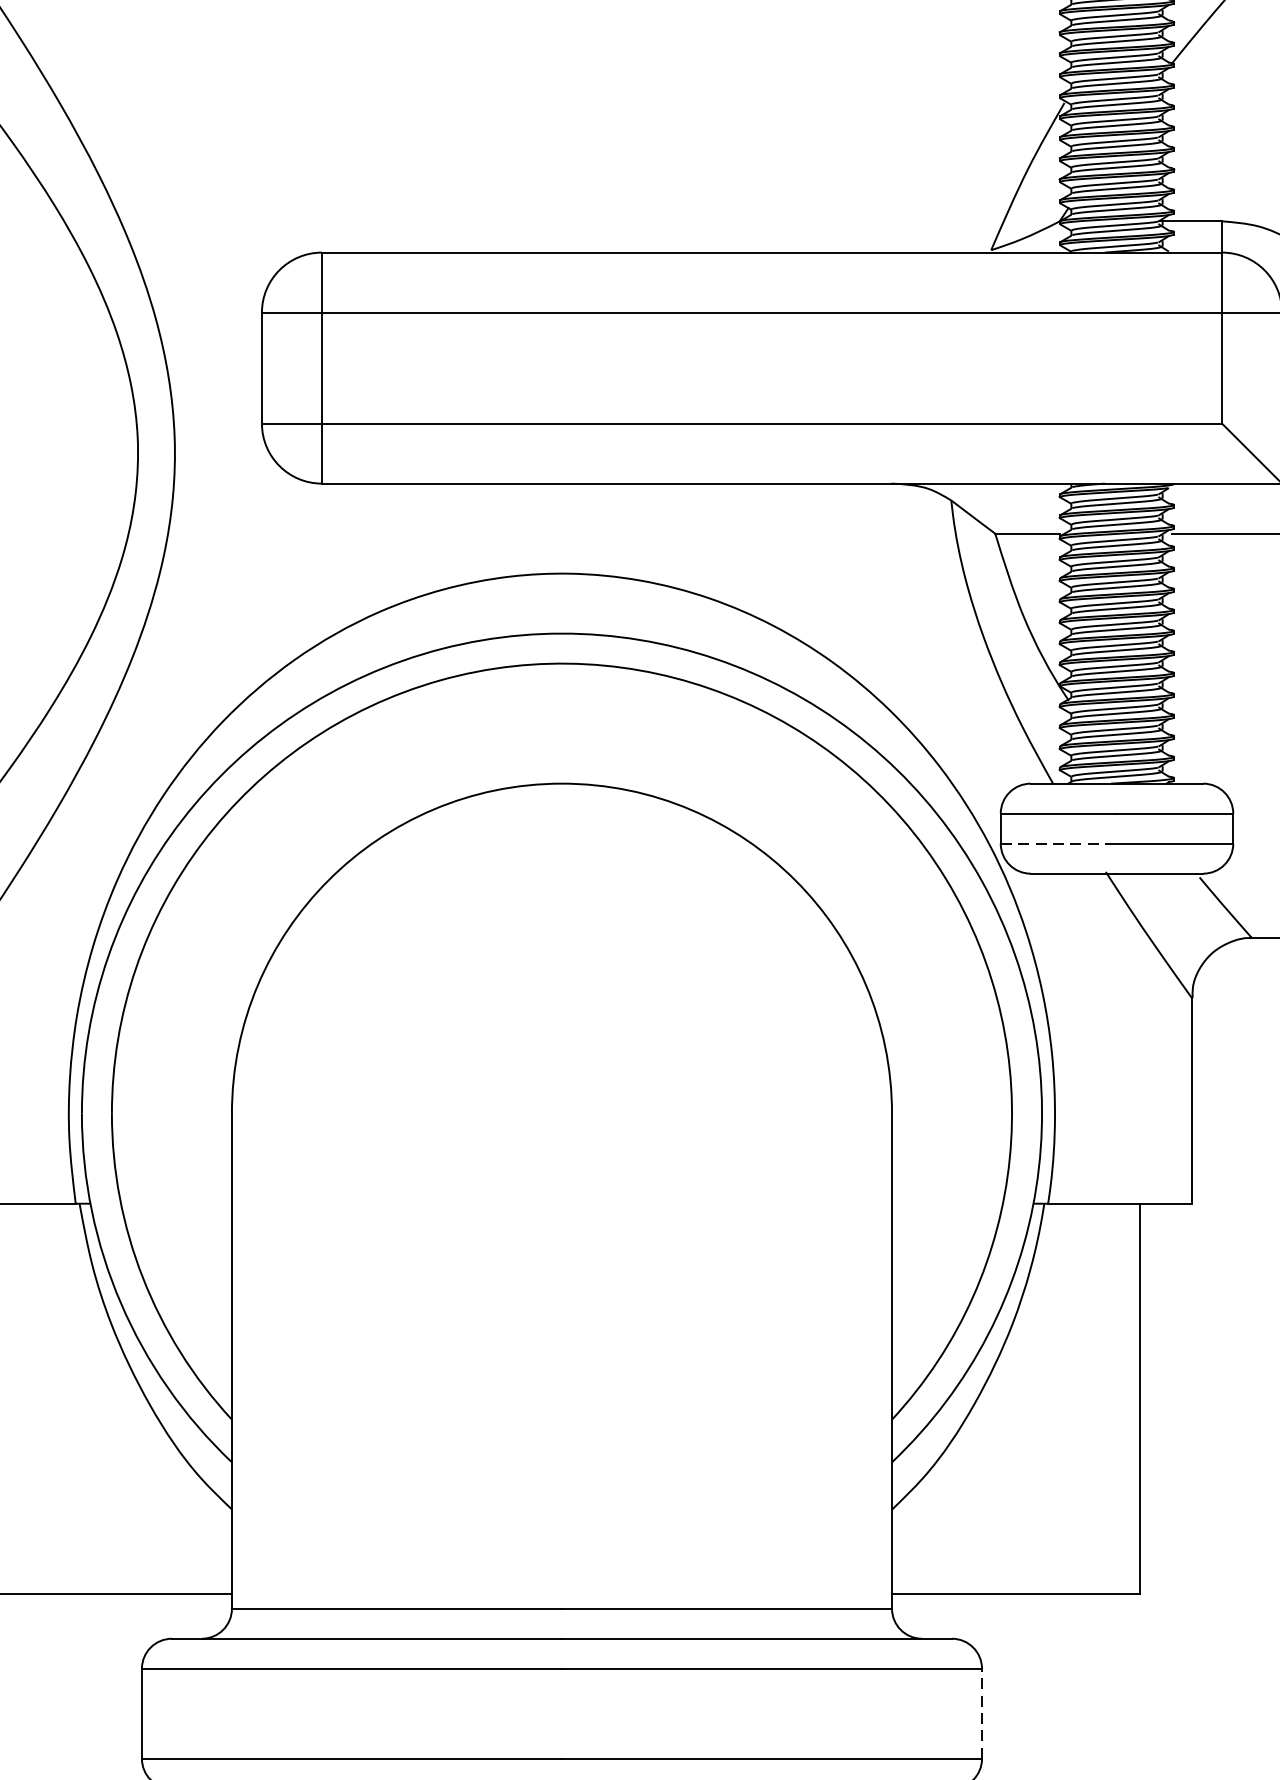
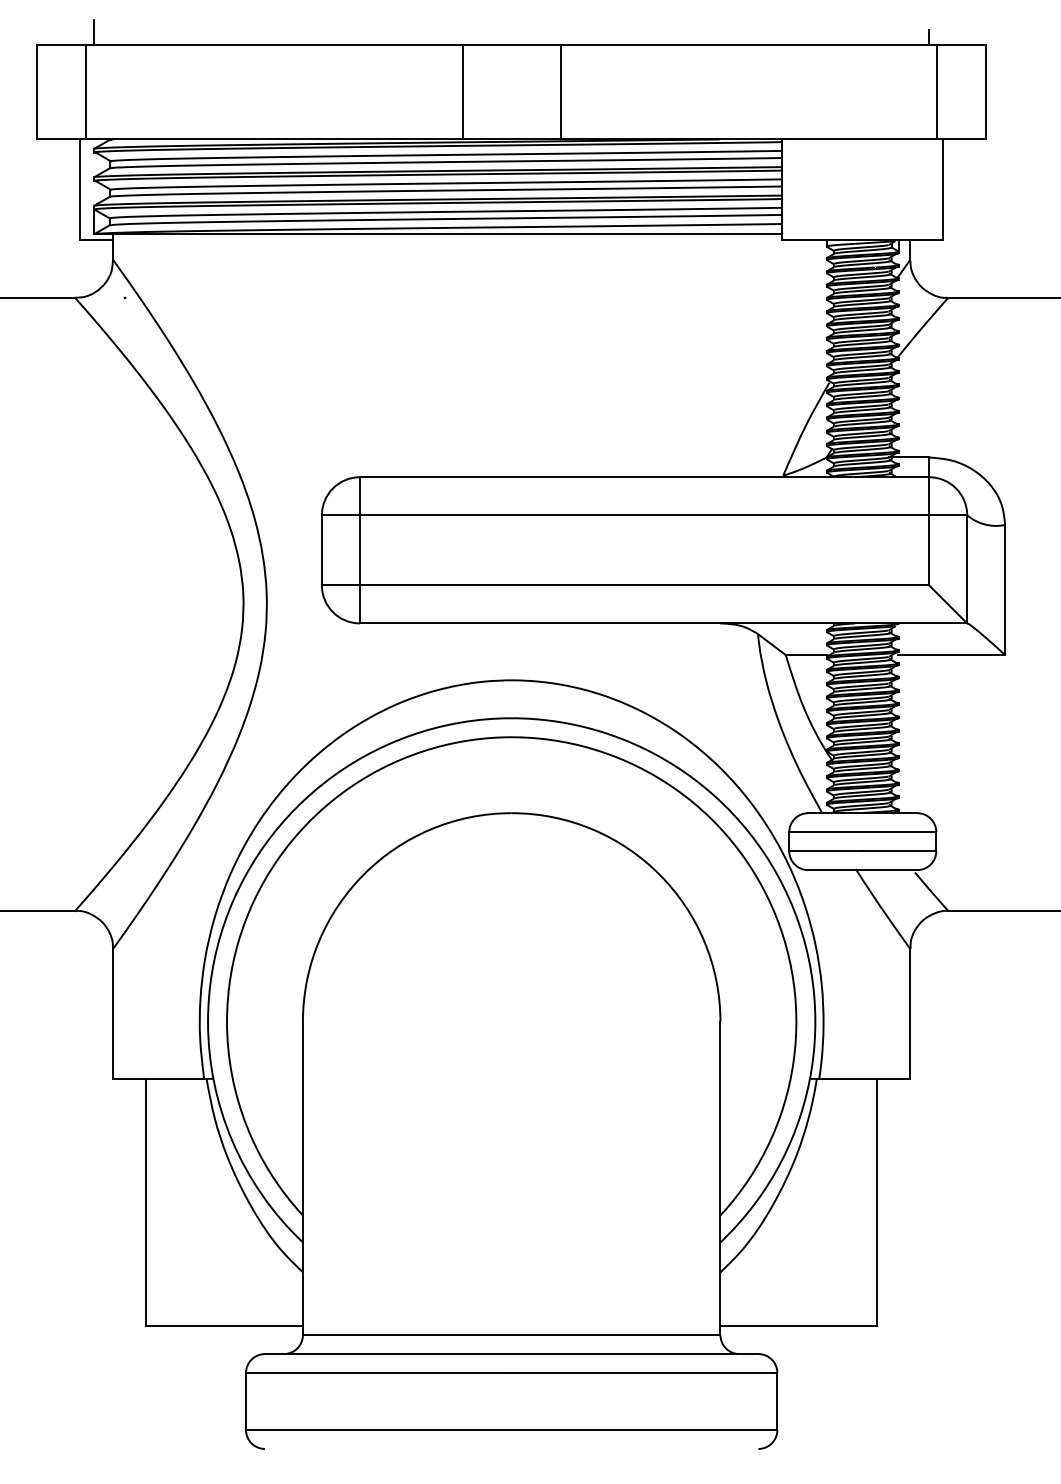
line: (1059, 844) -> (826, 851), dashed -> solid
line: (982, 1713) -> (777, 1401), dashed -> solid

